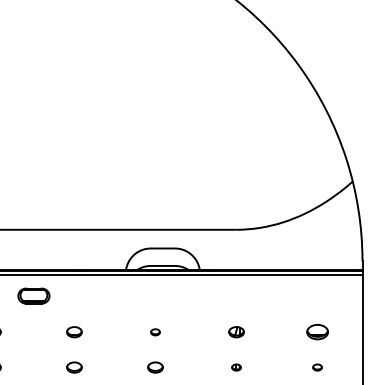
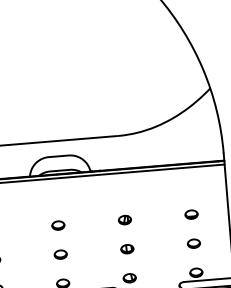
part: (155, 332) -> (58, 225), size x1.67
part: (317, 332) -> (191, 214), size x0.71
part: (236, 367) -> (127, 249), size x1.67
part: (317, 367) -> (193, 243), size x1.67

